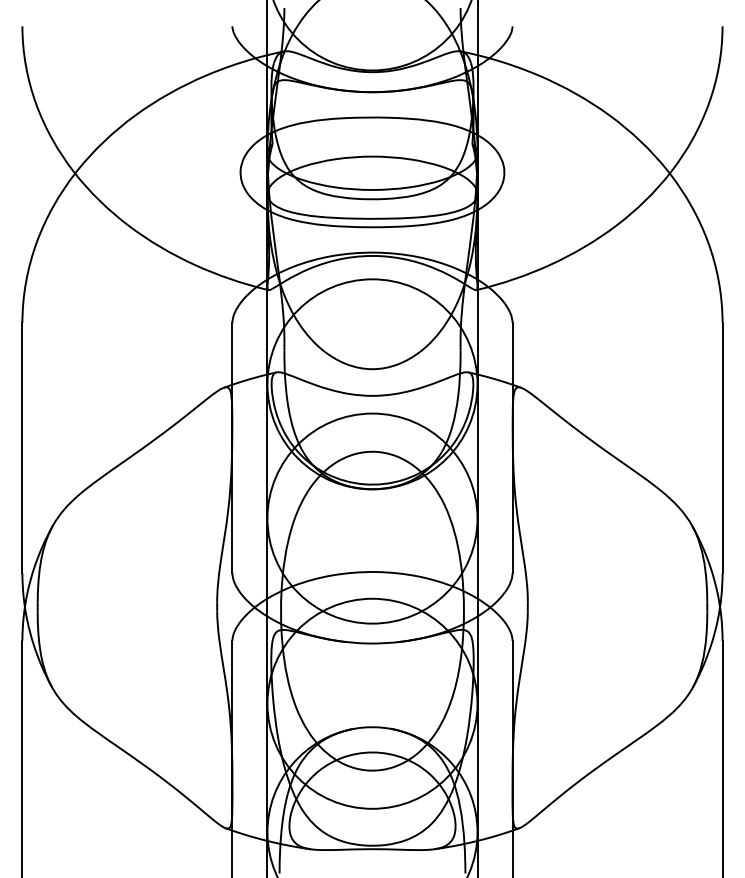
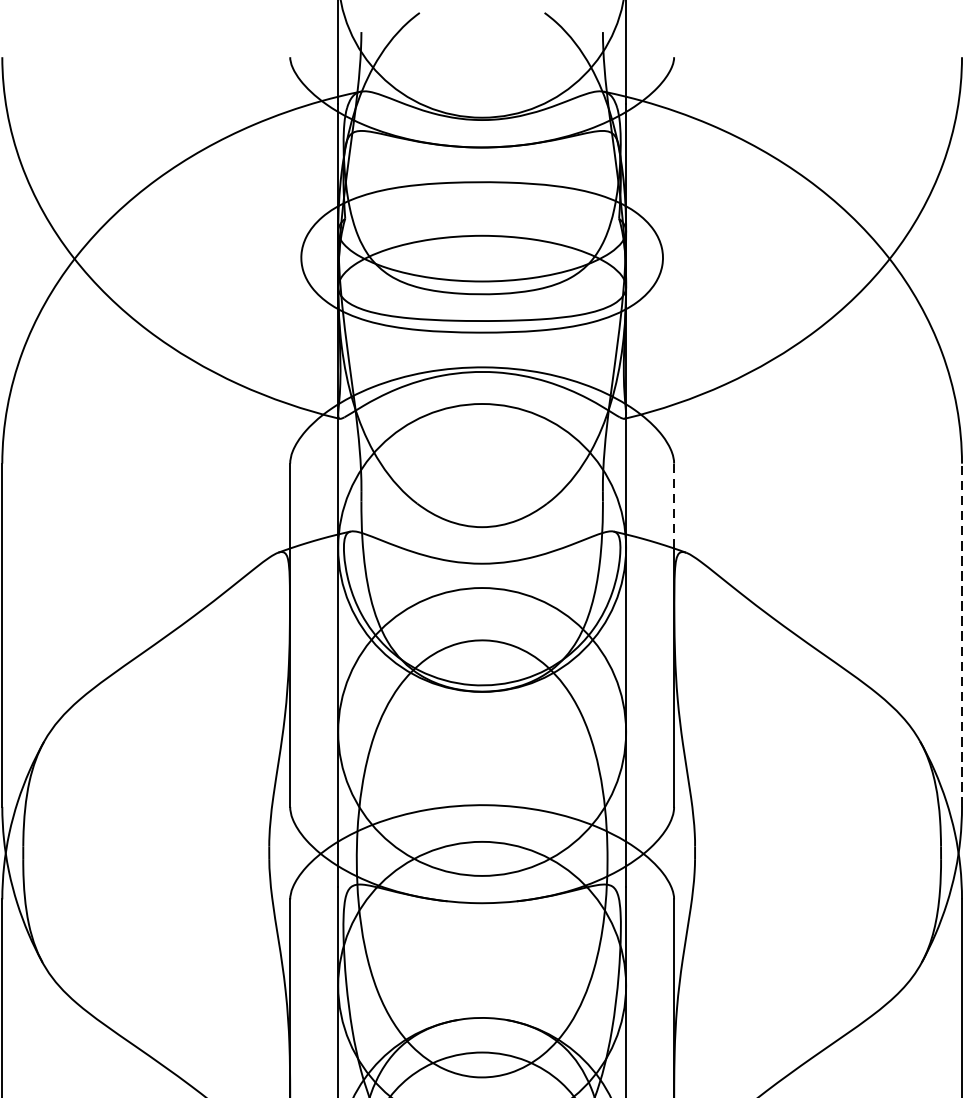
line: (512, 353) -> (674, 505), solid -> dashed
line: (722, 447) -> (961, 634), solid -> dashed

